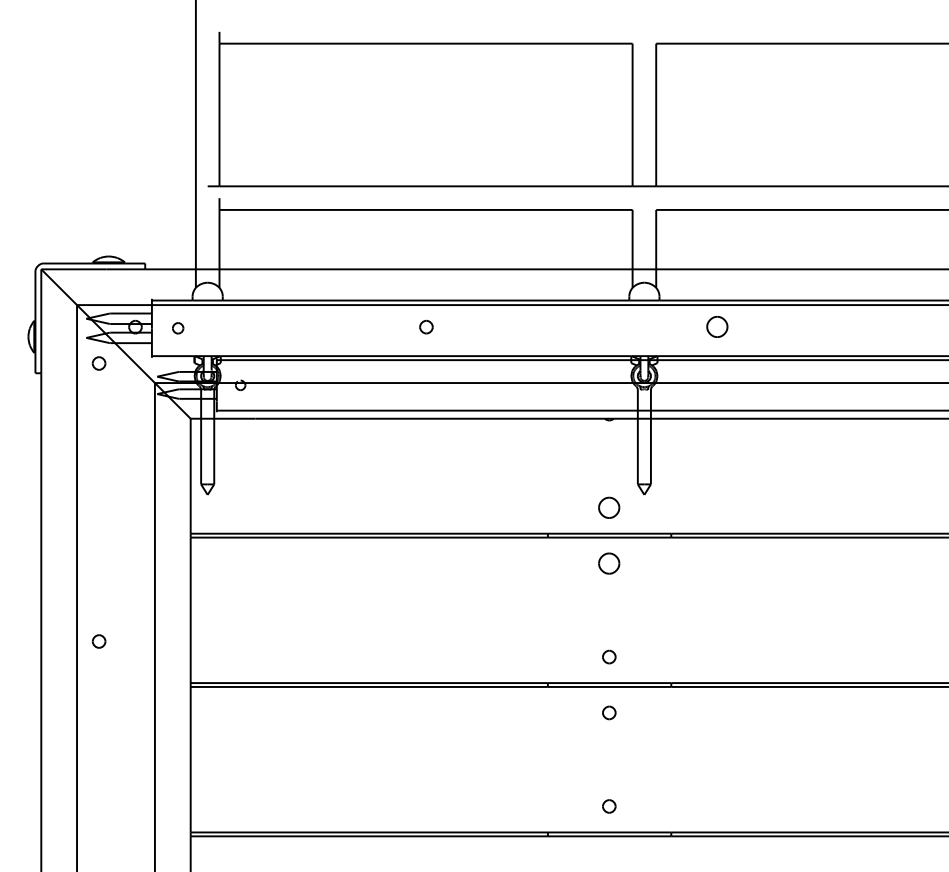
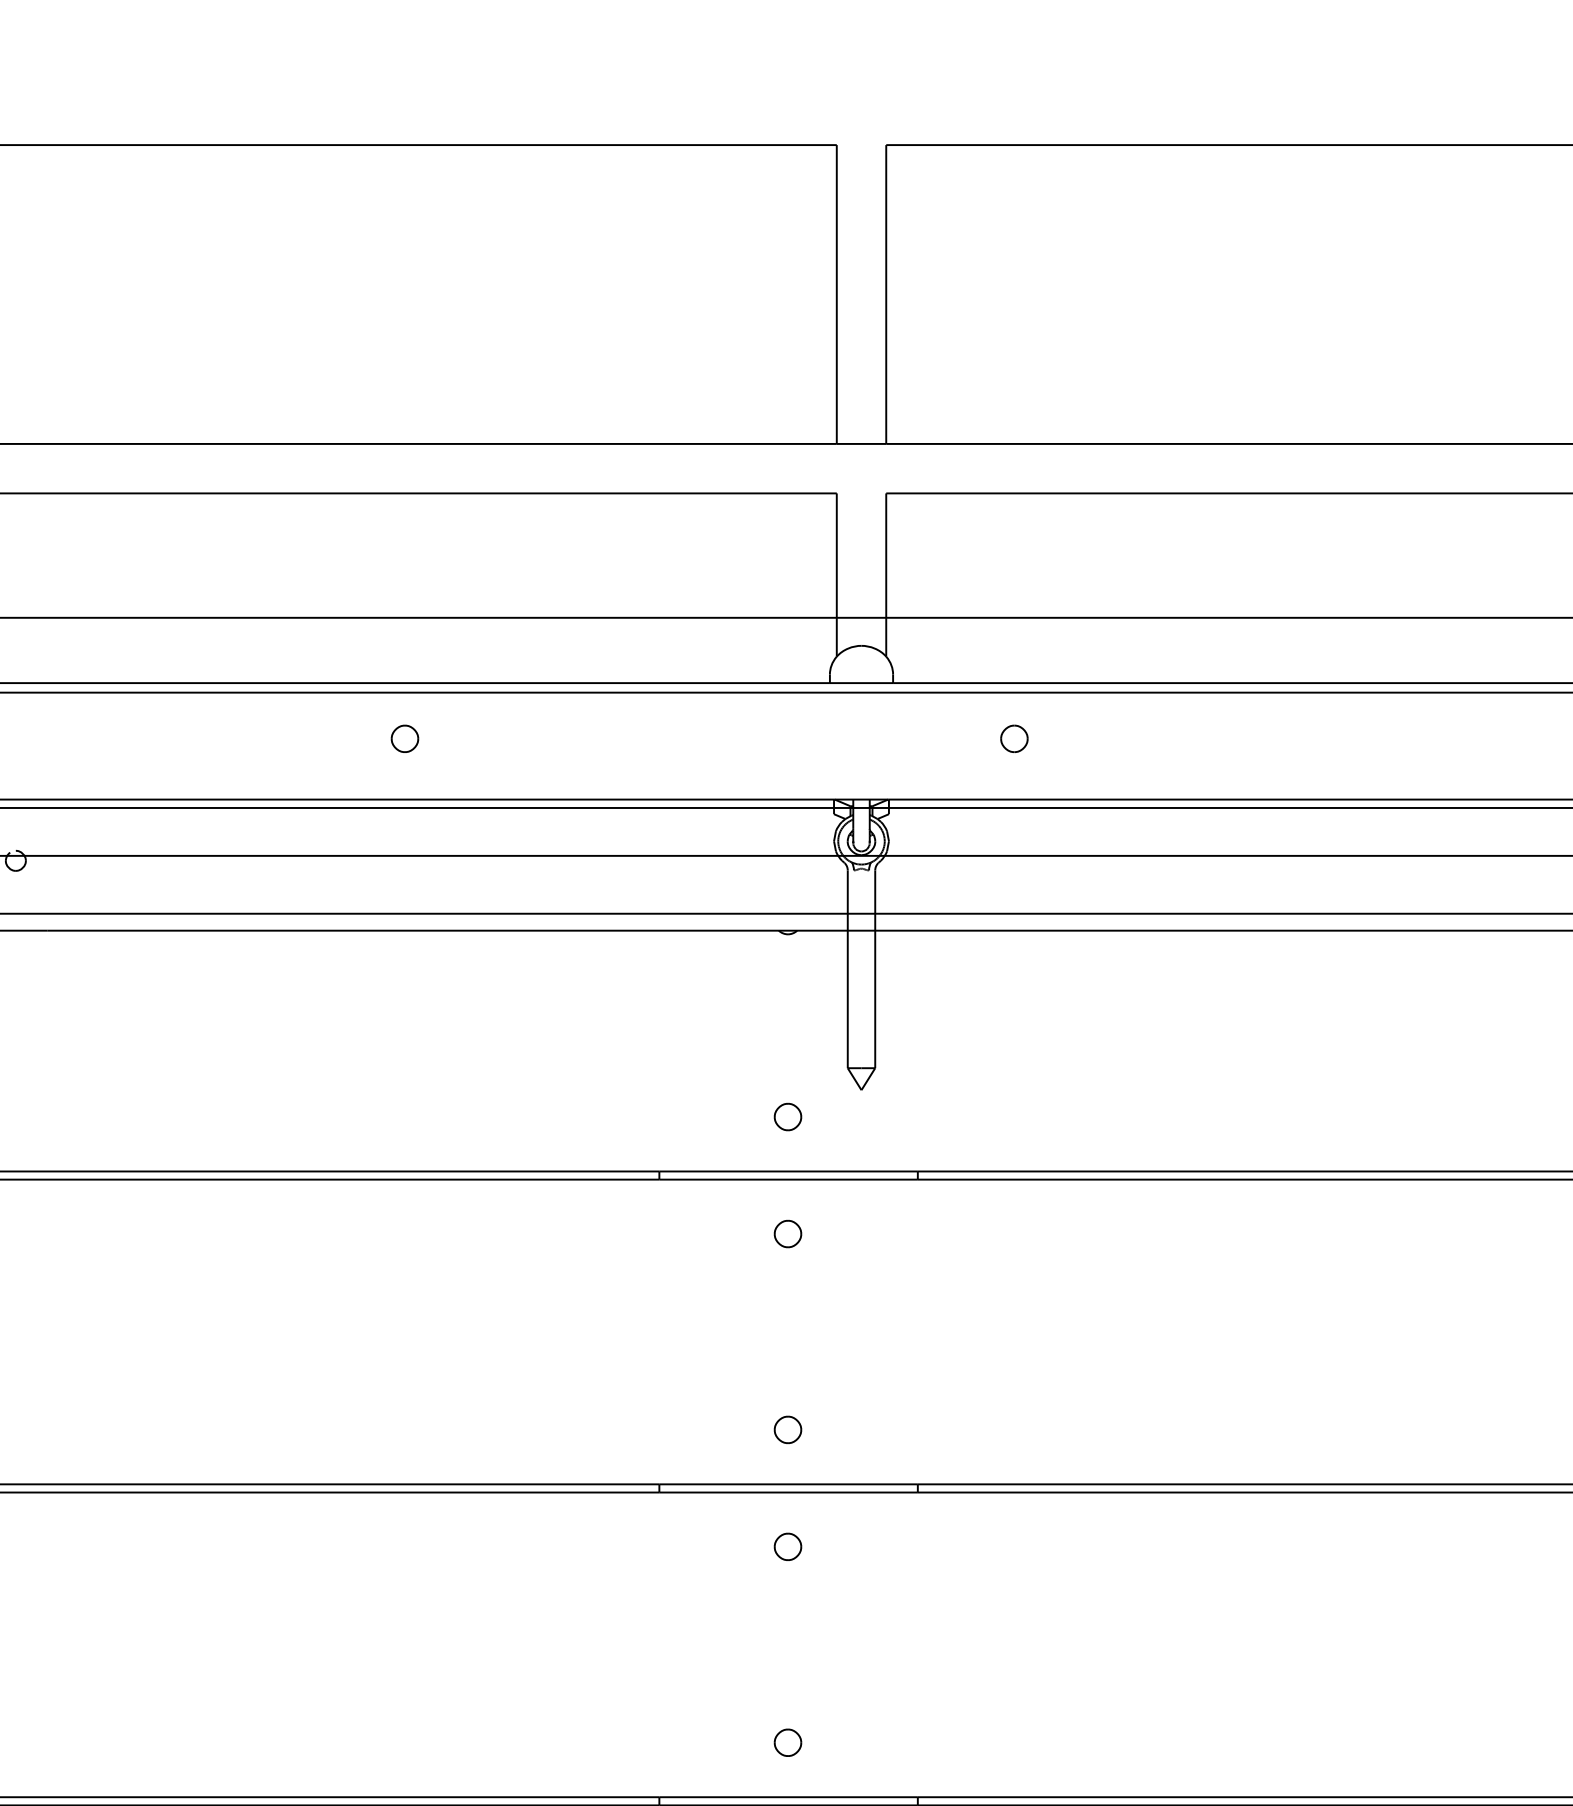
part: (717, 327) -> (1014, 739), size x0.62
part: (609, 507) -> (788, 1116), size x0.62
part: (609, 563) -> (788, 1233), size x0.62

